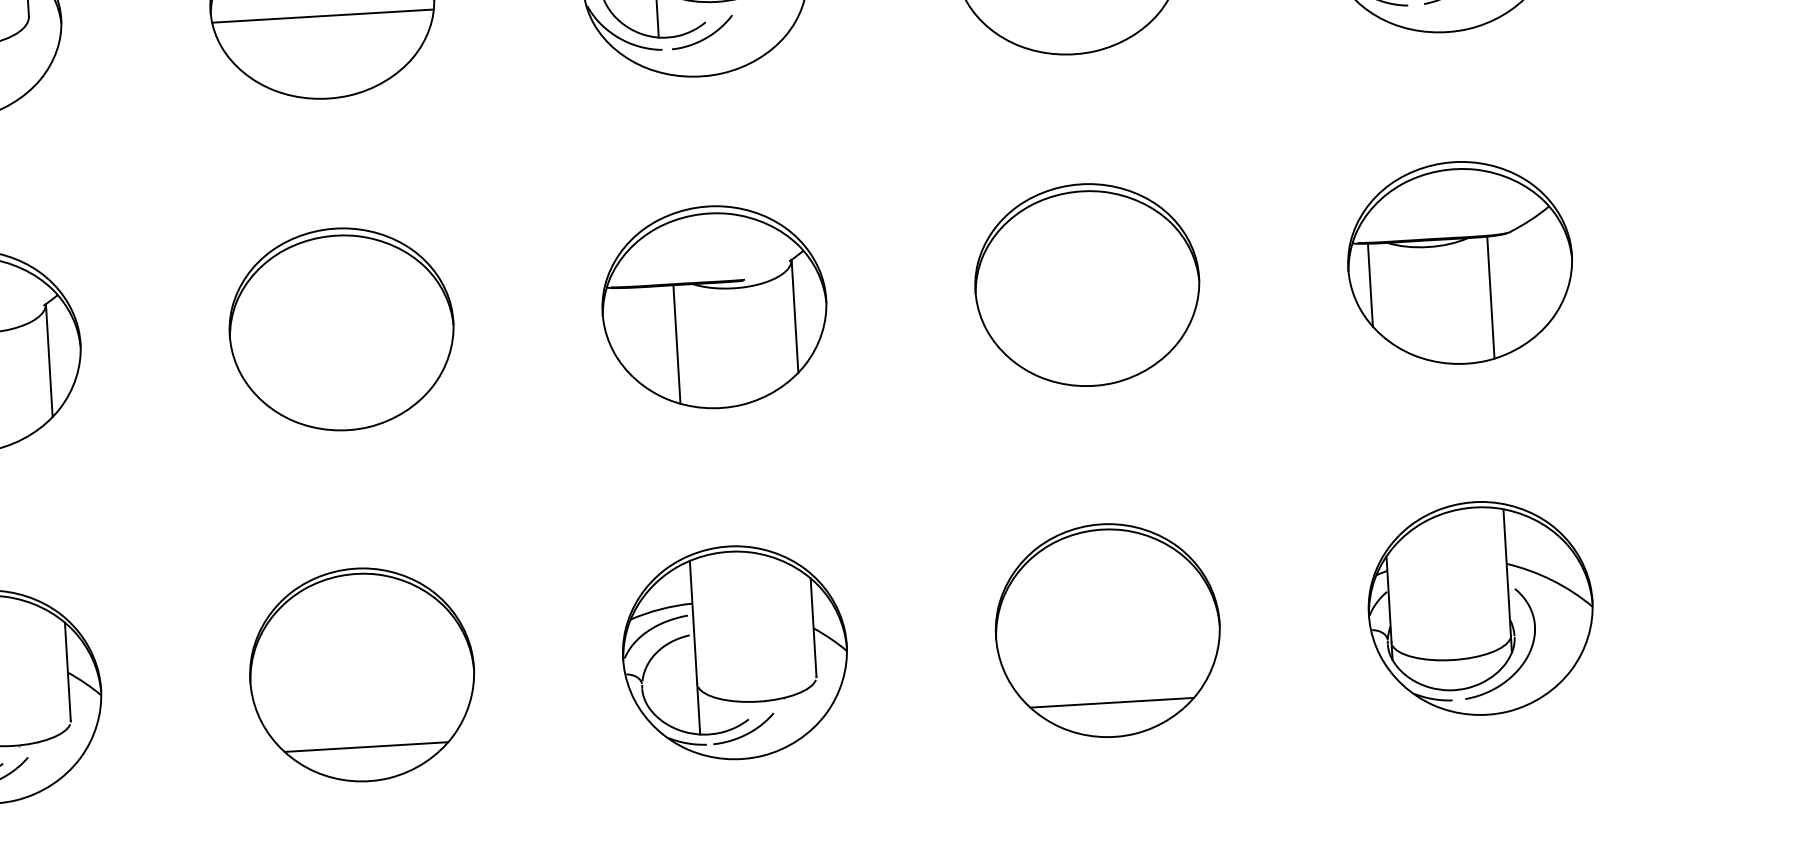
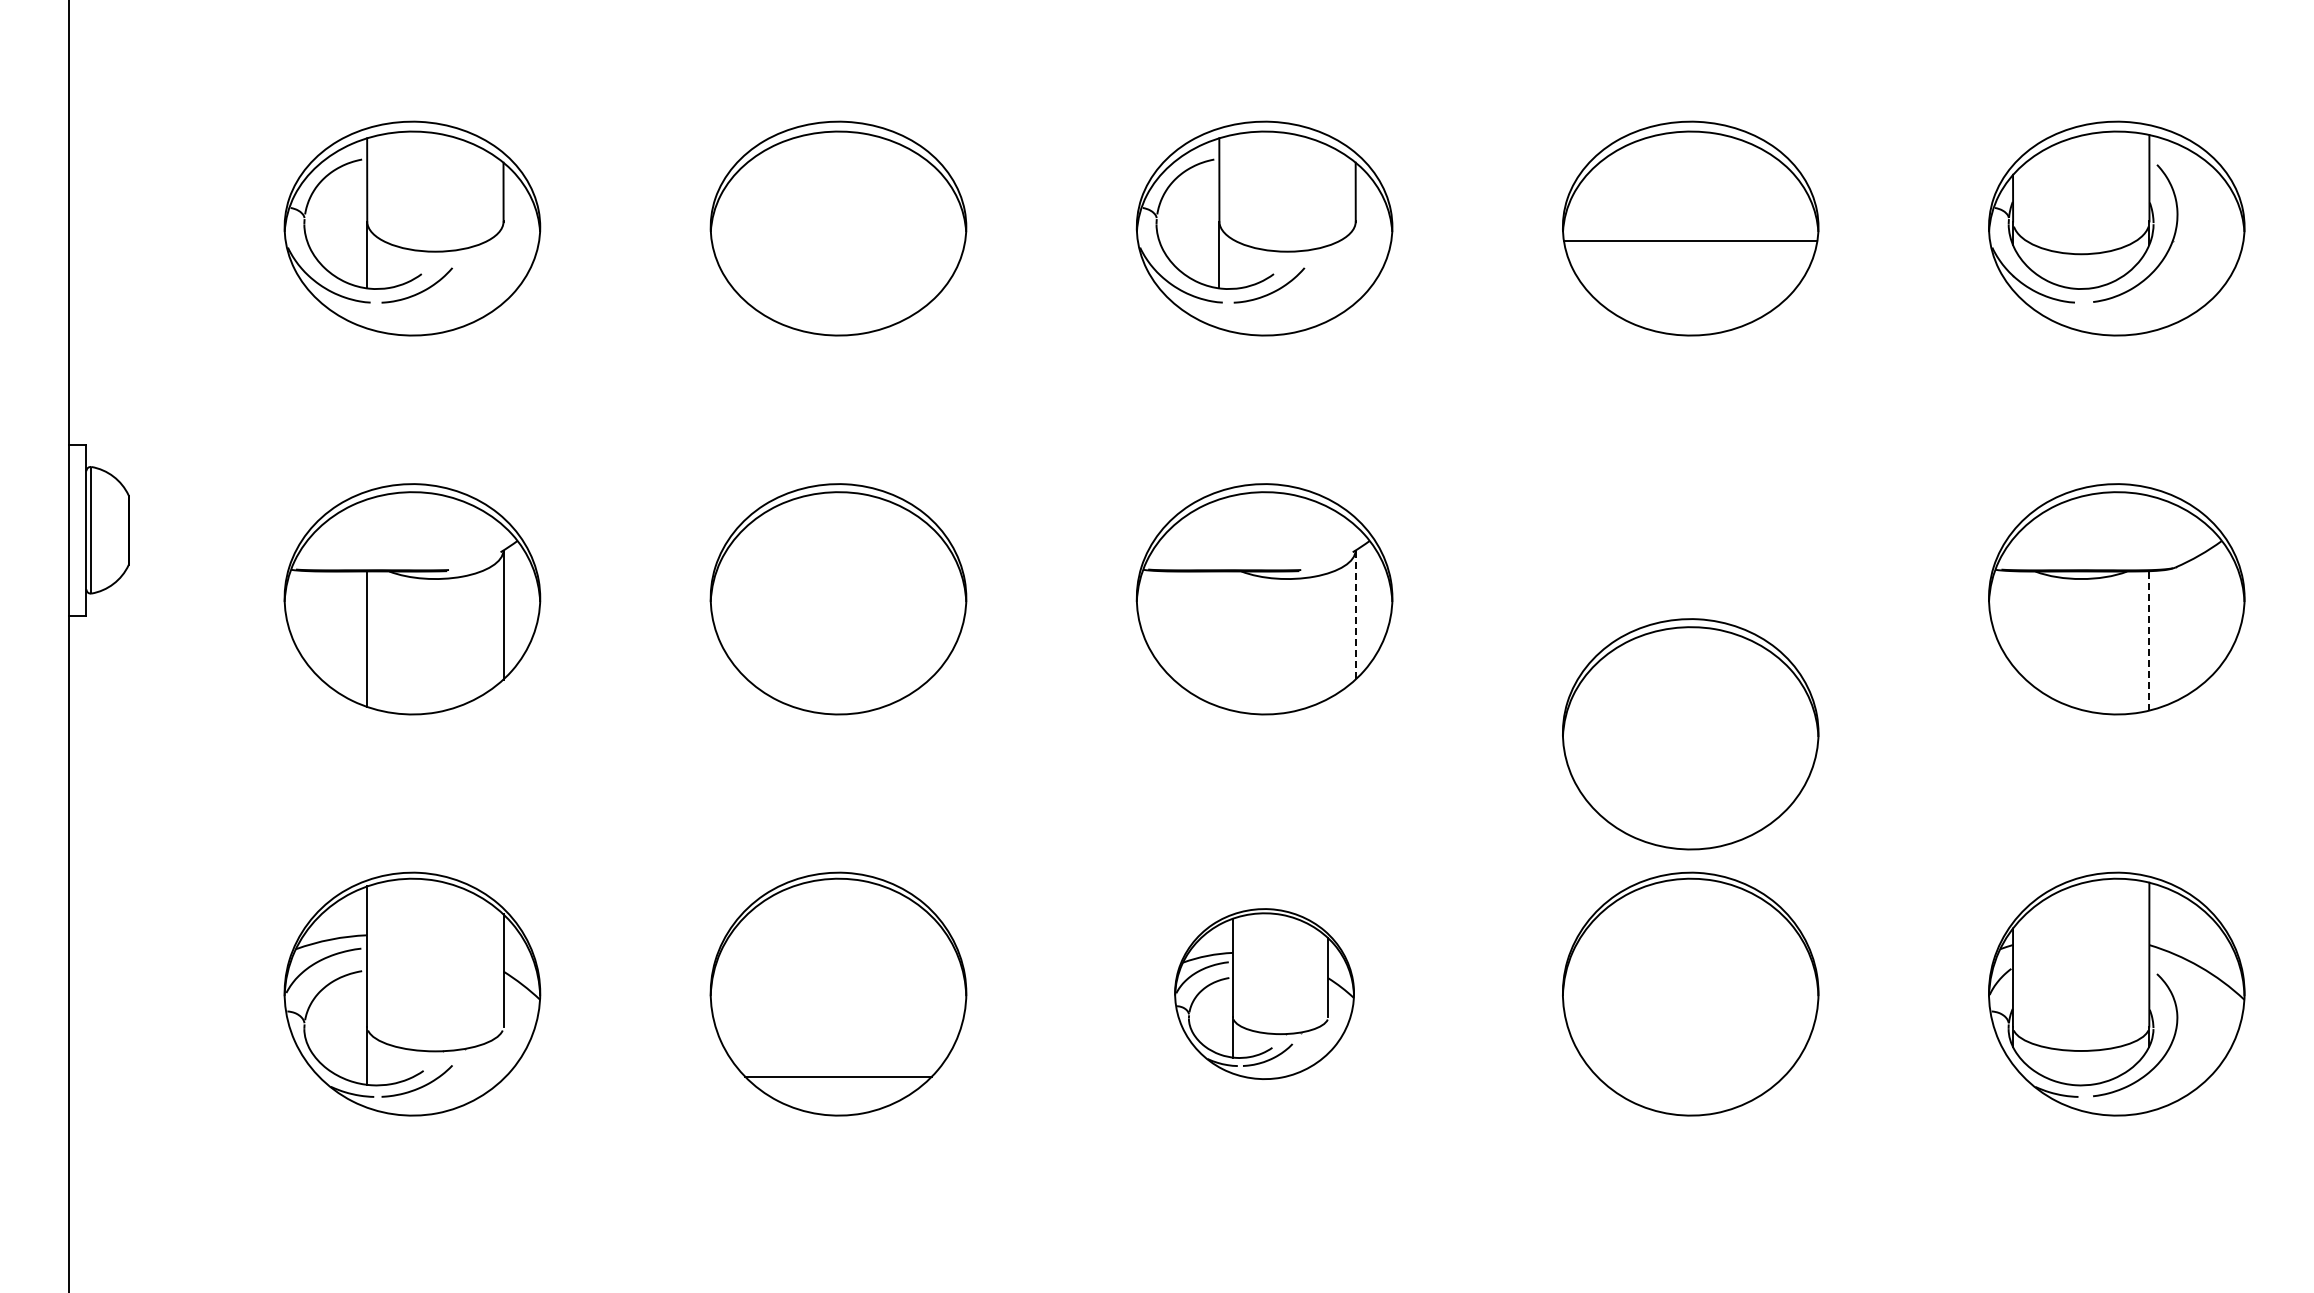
line: (323, 16) -> (838, 241), removed
part: (1087, 285) -> (1690, 734), moved
line: (1370, 285) -> (2013, 618), removed
line: (1490, 297) -> (2149, 640), solid -> dashed
line: (794, 316) -> (1355, 615), solid -> dashed
line: (677, 343) -> (1219, 638), removed
part: (734, 652) -> (1264, 993), size x0.7
line: (1111, 702) -> (1690, 1076), removed

